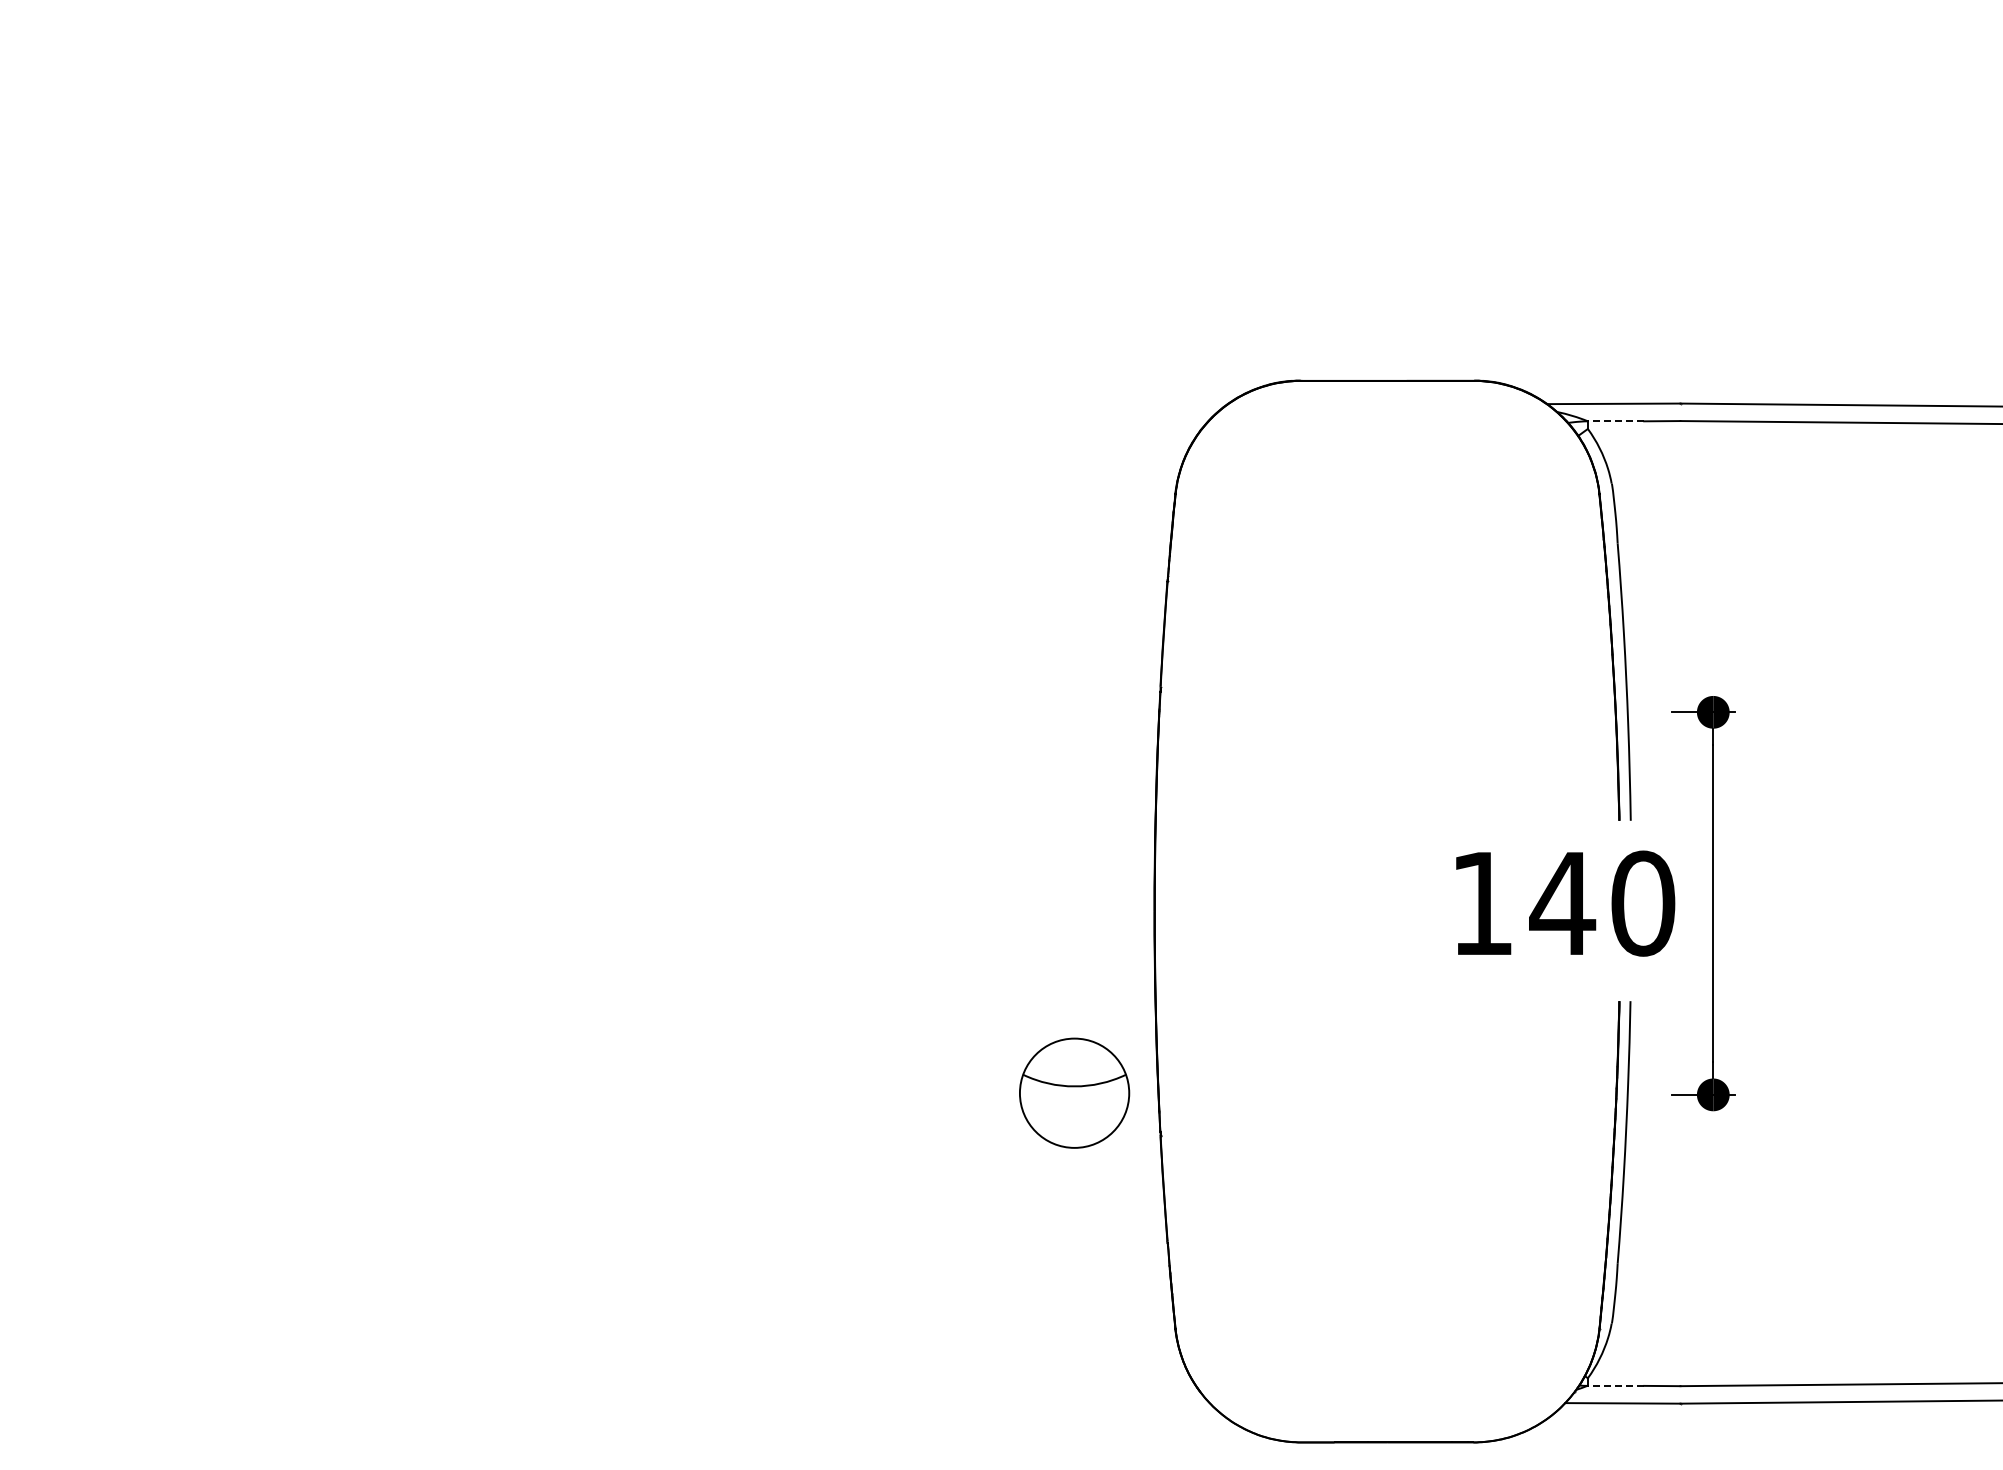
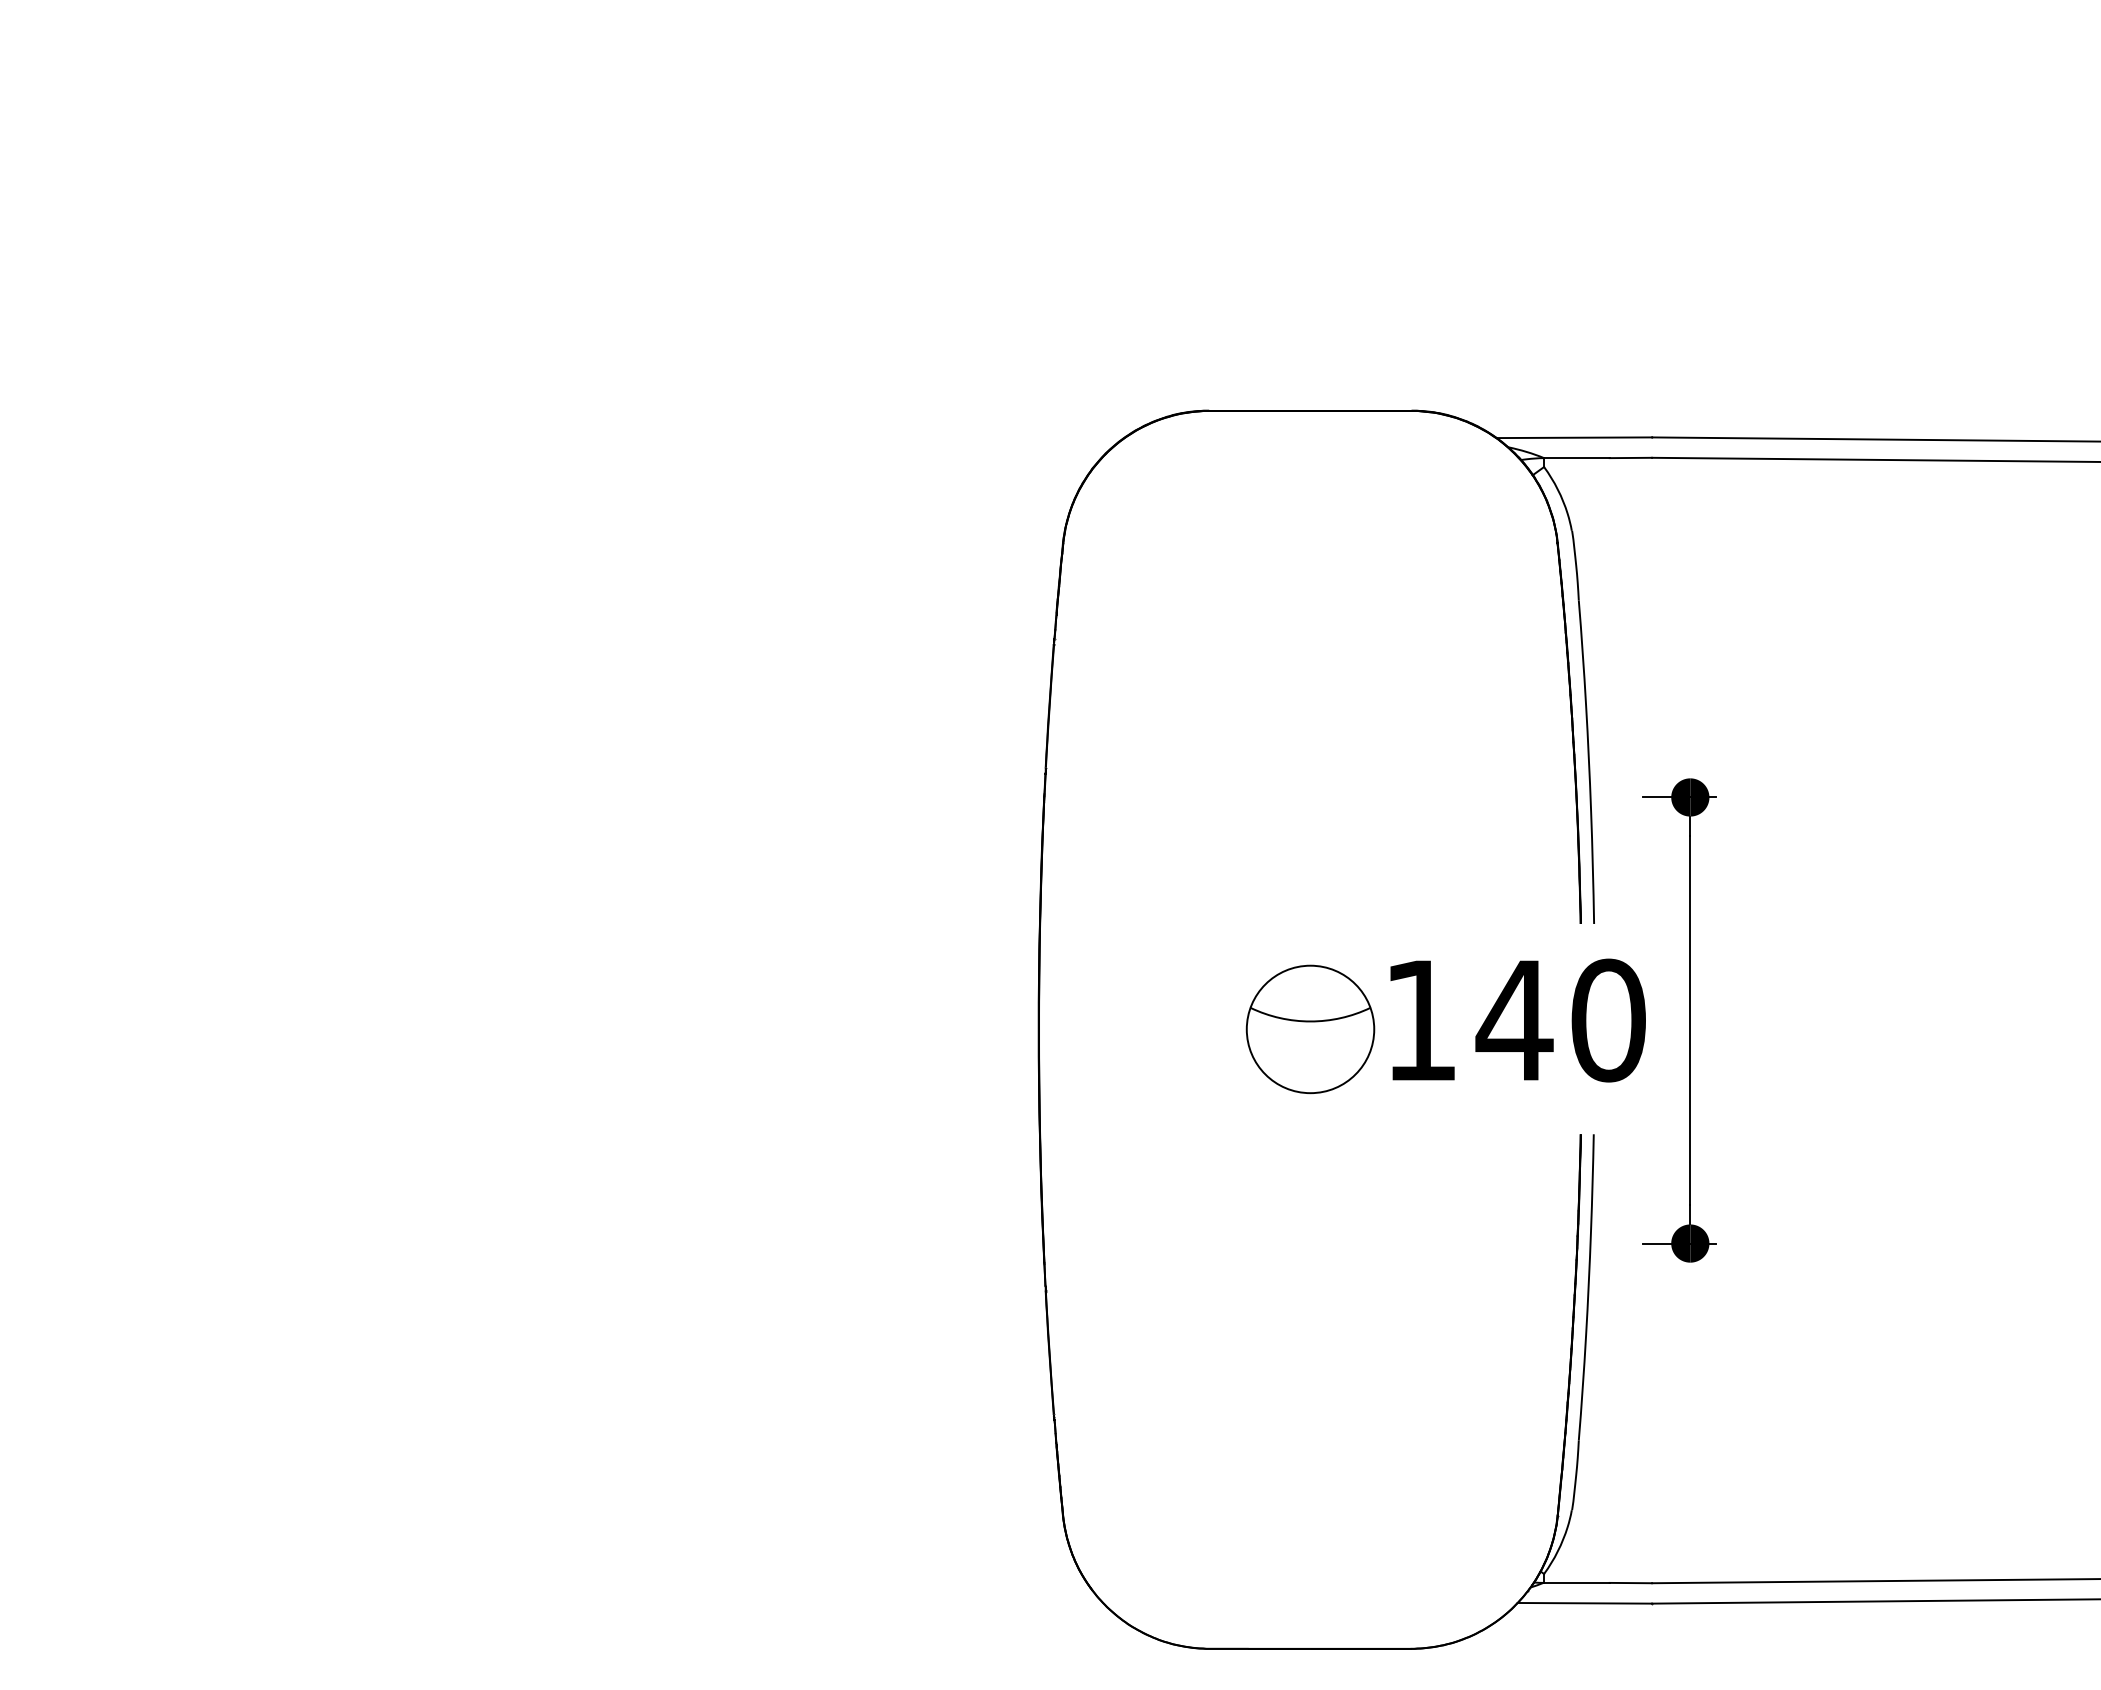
line: (1615, 421) -> (1576, 458), dashed -> solid
part: (1074, 1092) -> (1310, 1028), moved
line: (1615, 1385) -> (1576, 1582), dashed -> solid

